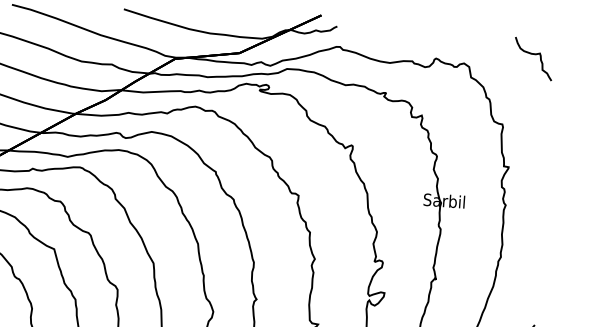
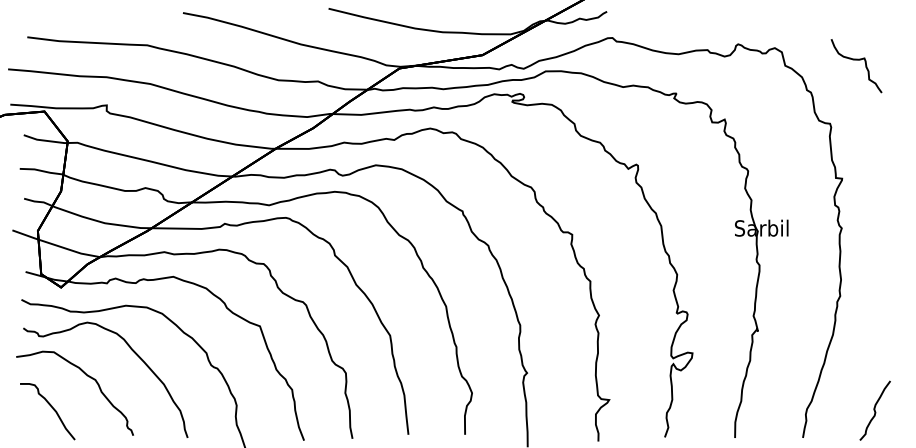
curve: (533, 54) -> (856, 60), moved

